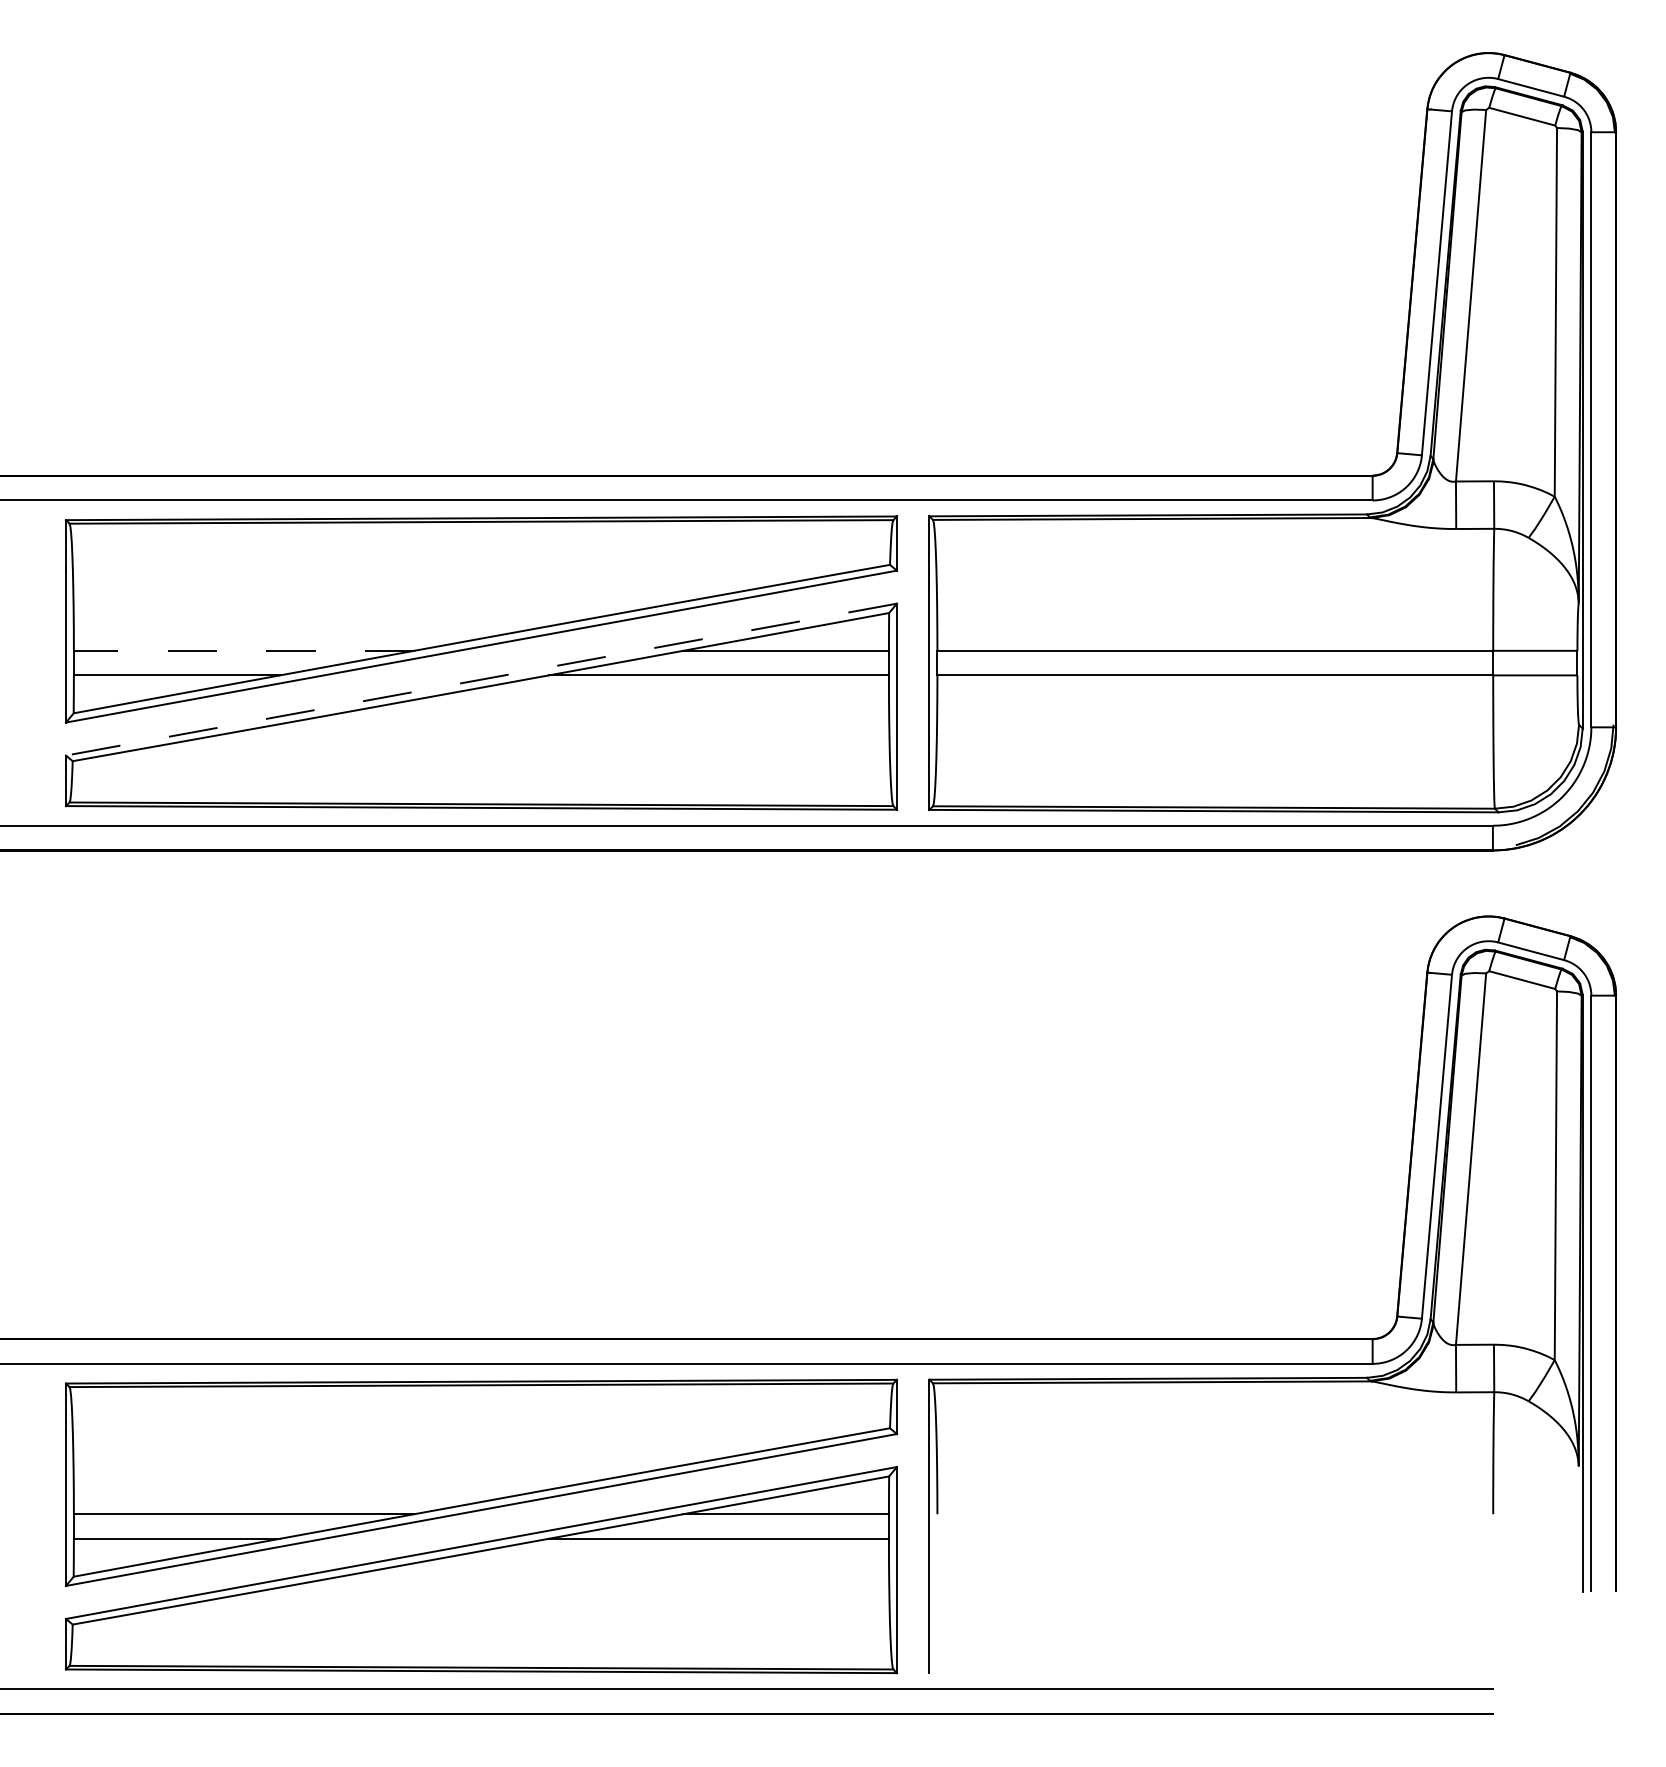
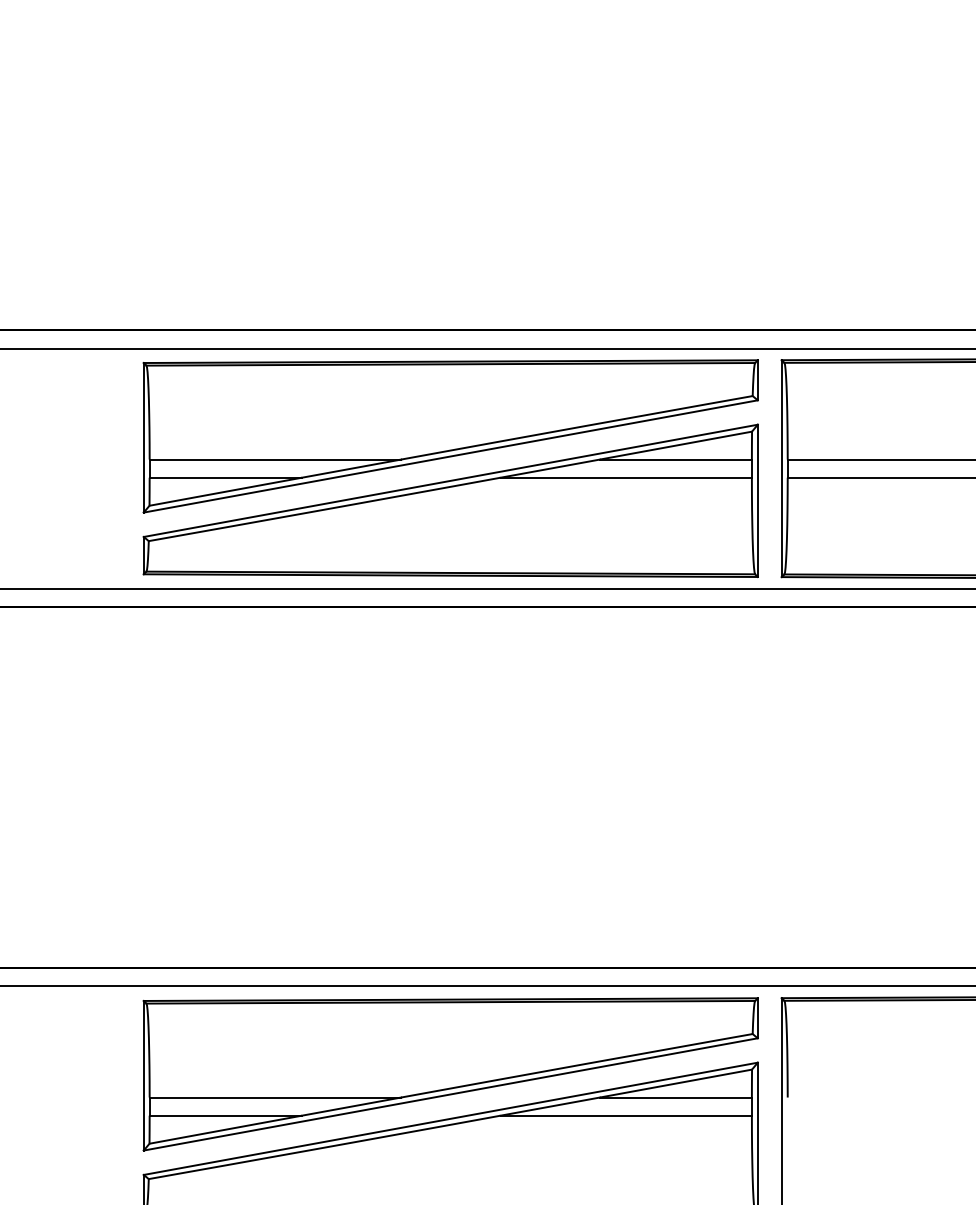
line: (243, 650) -> (274, 459), dashed -> solid
line: (480, 679) -> (450, 480), dashed -> solid

